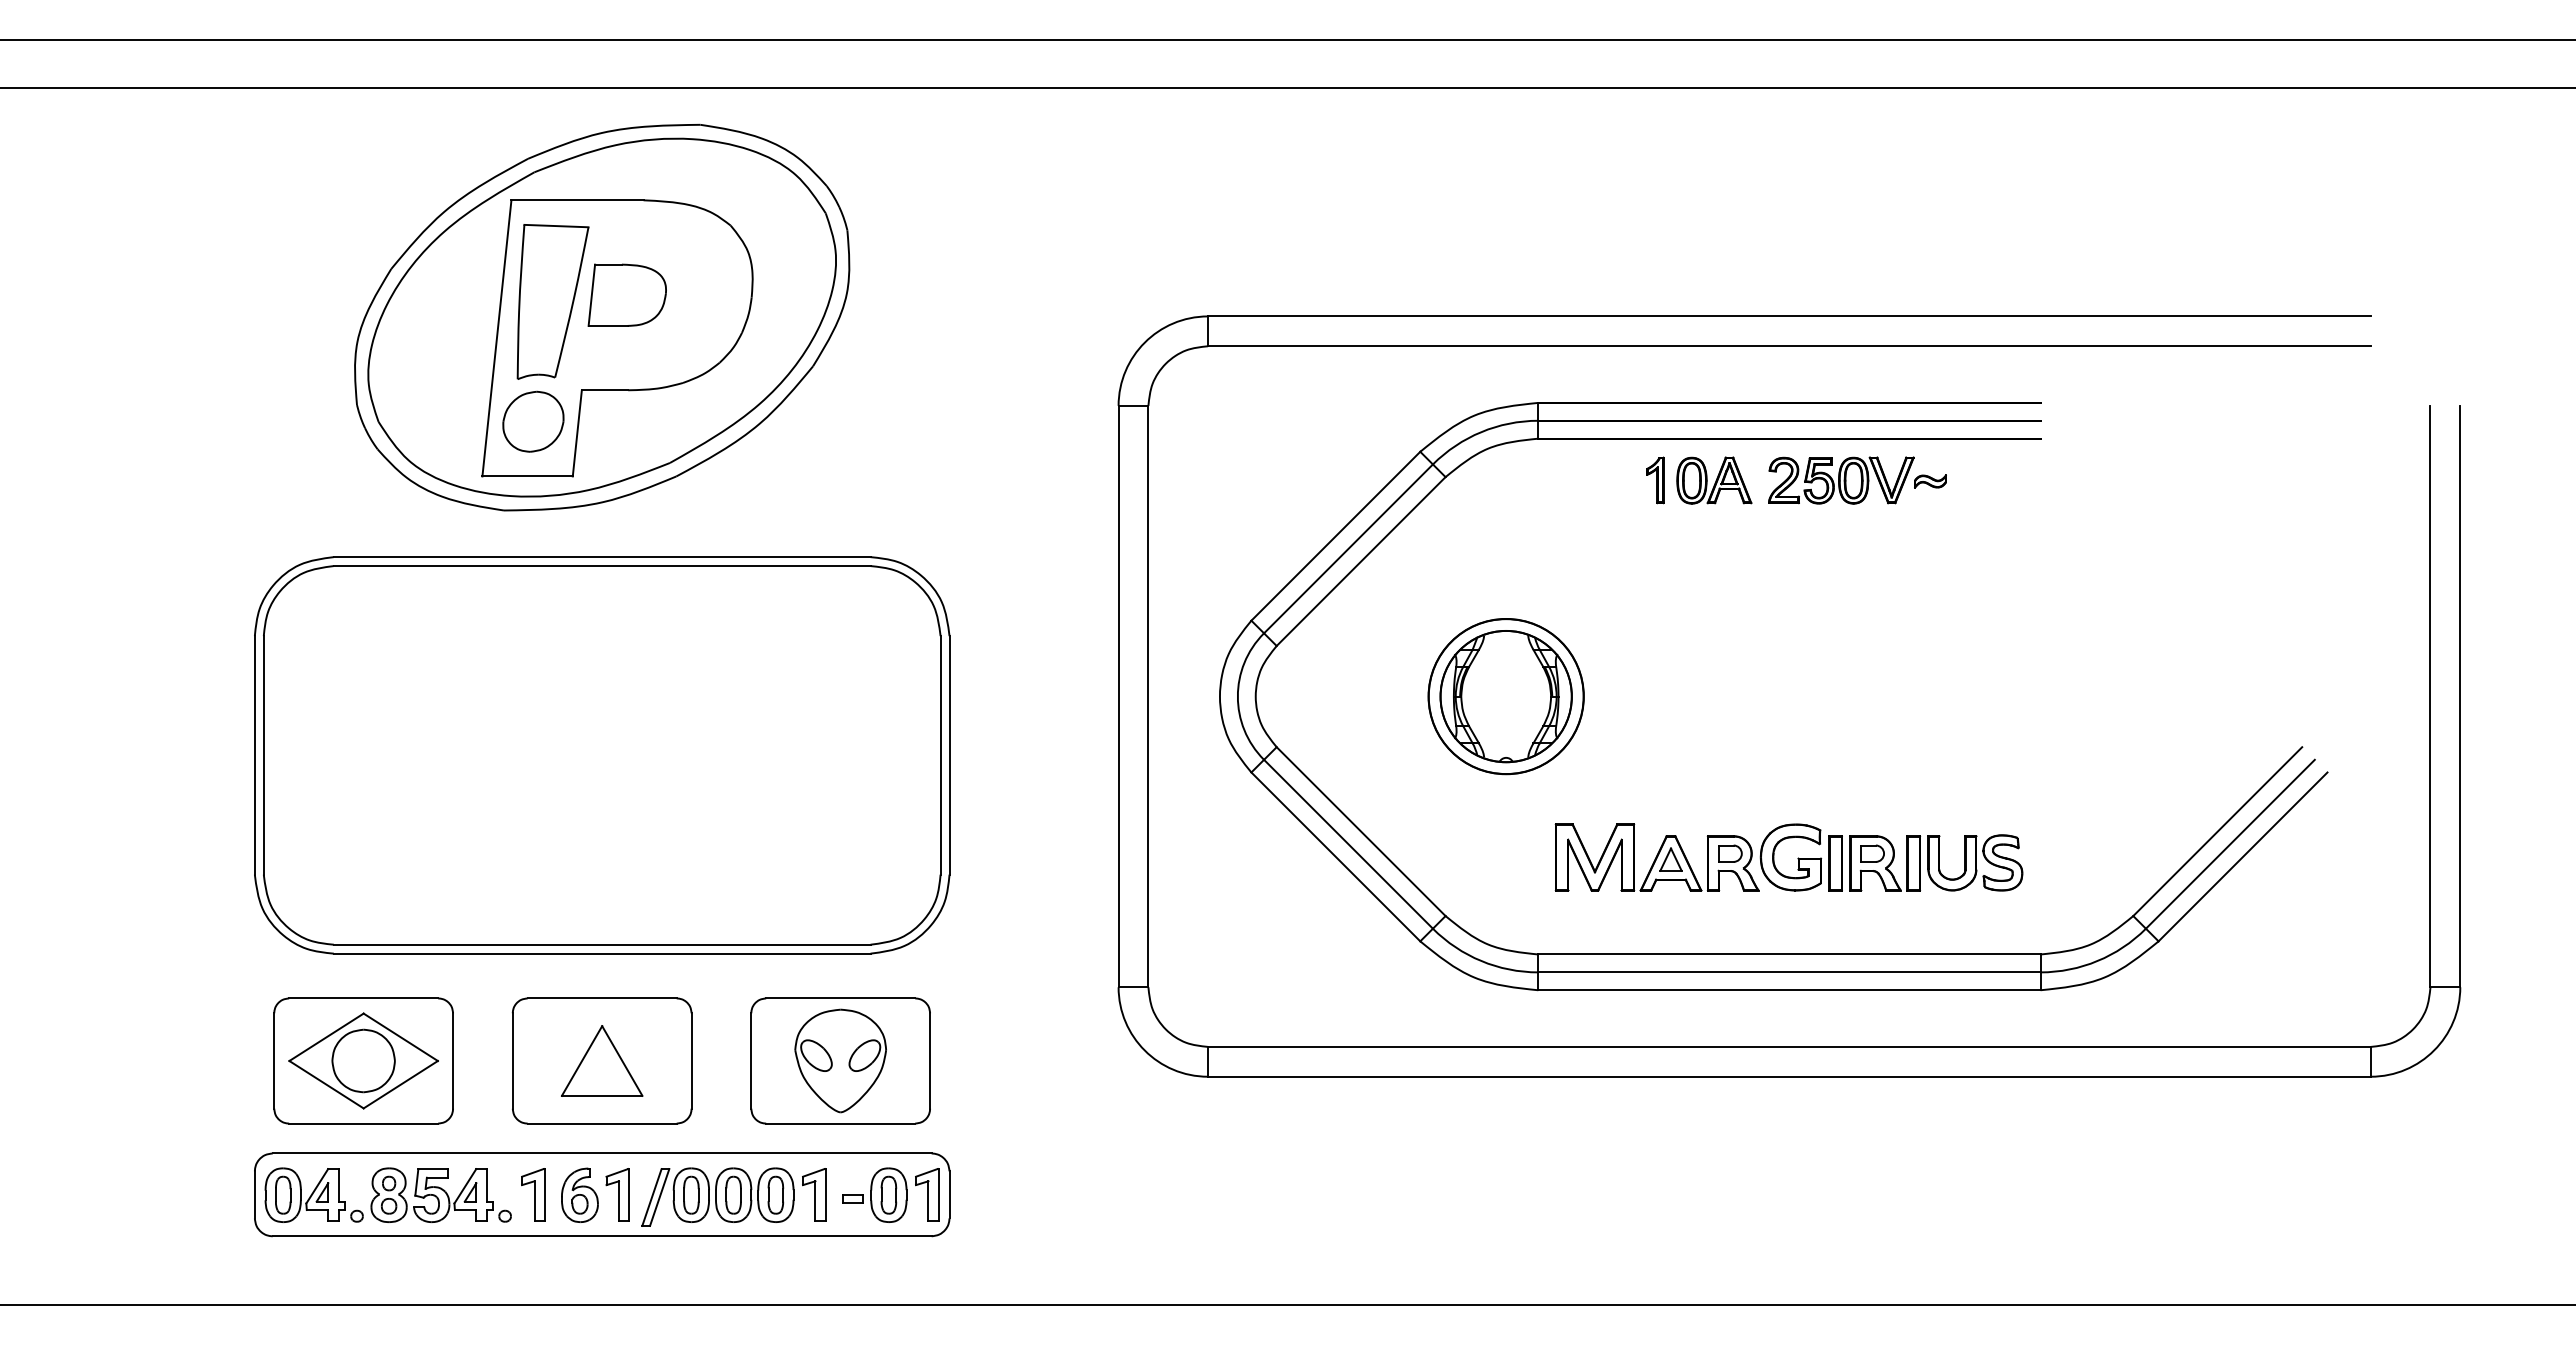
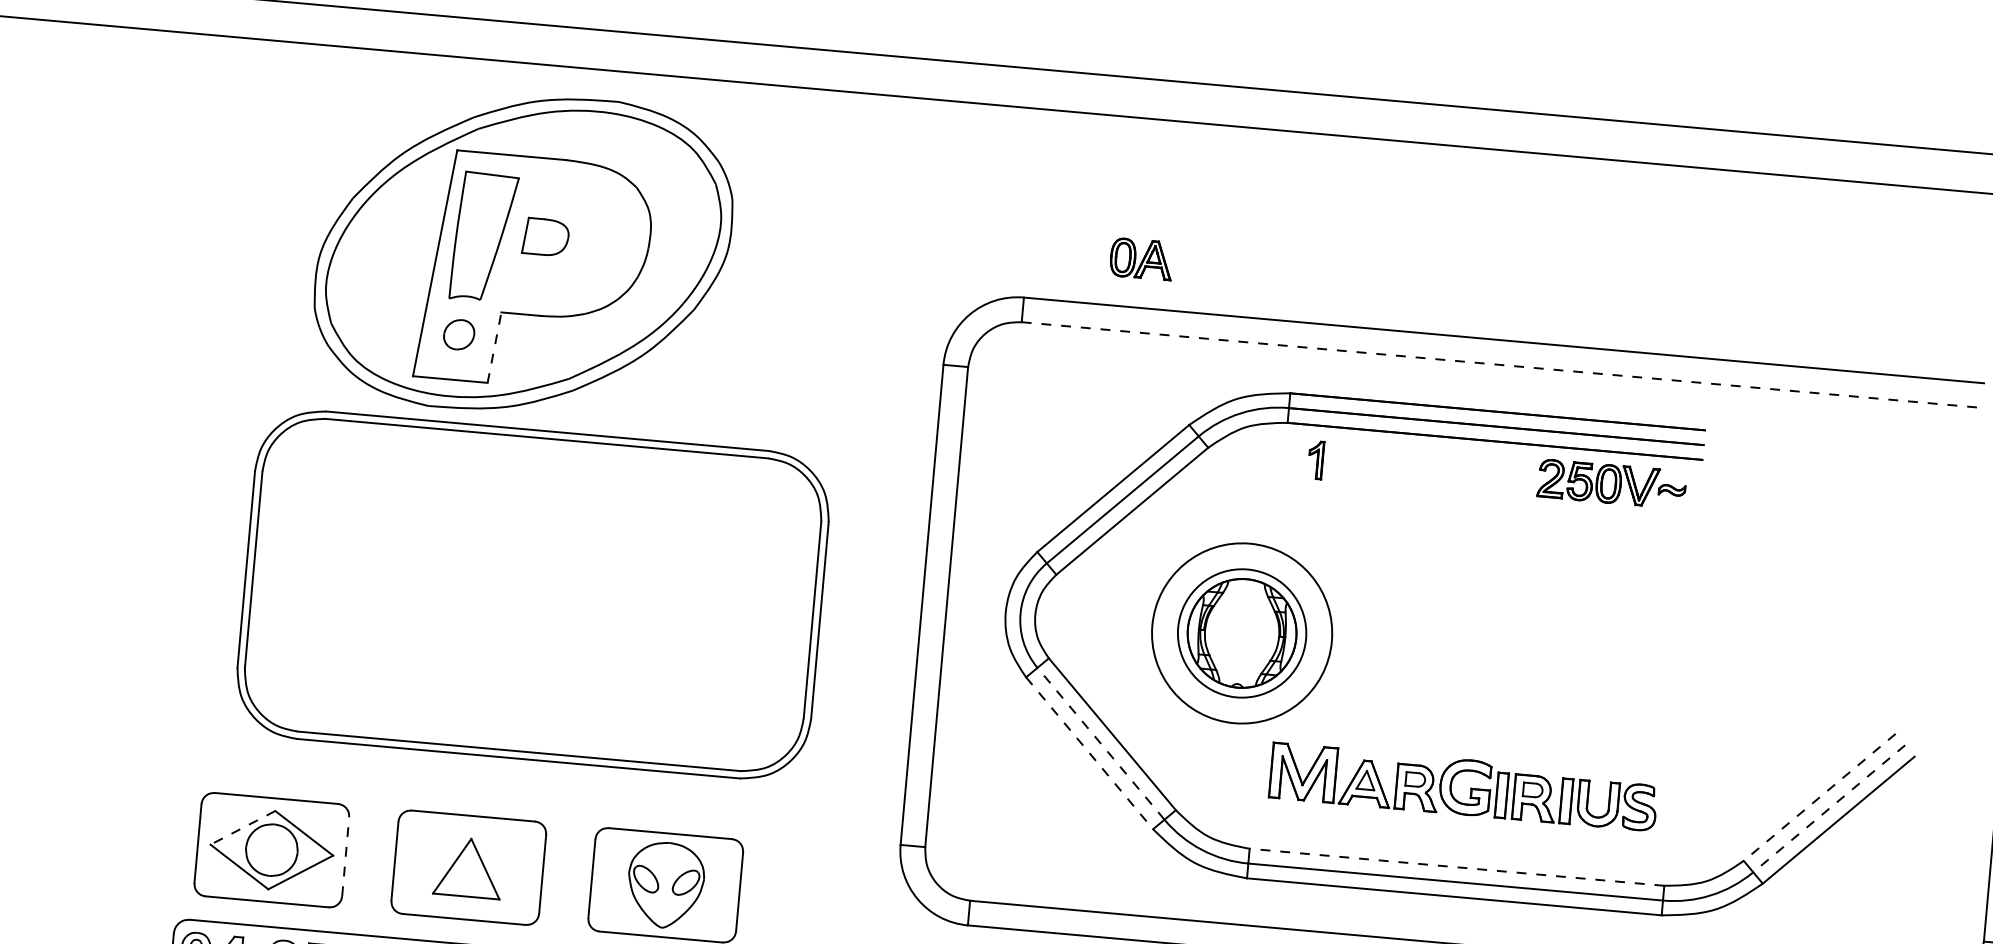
part: (626, 294) -> (545, 236), size x0.7
line: (1789, 346) -> (1501, 365), solid -> dashed
part: (533, 421) -> (459, 334), size x0.6
line: (577, 432) -> (494, 346), solid -> dashed
part: (1655, 480) -> (1316, 460), moved
part: (1714, 480) -> (1141, 259), moved
part: (1857, 480) -> (1611, 484), moved
circle: (1505, 696) -> (1241, 633), size x1.4
part: (602, 755) -> (533, 595), moved
line: (2217, 831) -> (1819, 797), solid -> dashed
line: (1348, 843) -> (1101, 743), solid -> dashed
line: (2230, 844) -> (1829, 808), solid -> dashed
line: (1336, 857) -> (1090, 753), solid -> dashed
line: (1788, 954) -> (1456, 867), solid -> dashed
line: (326, 1037) -> (242, 828), solid -> dashed
line: (453, 1061) -> (345, 857), solid -> dashed

